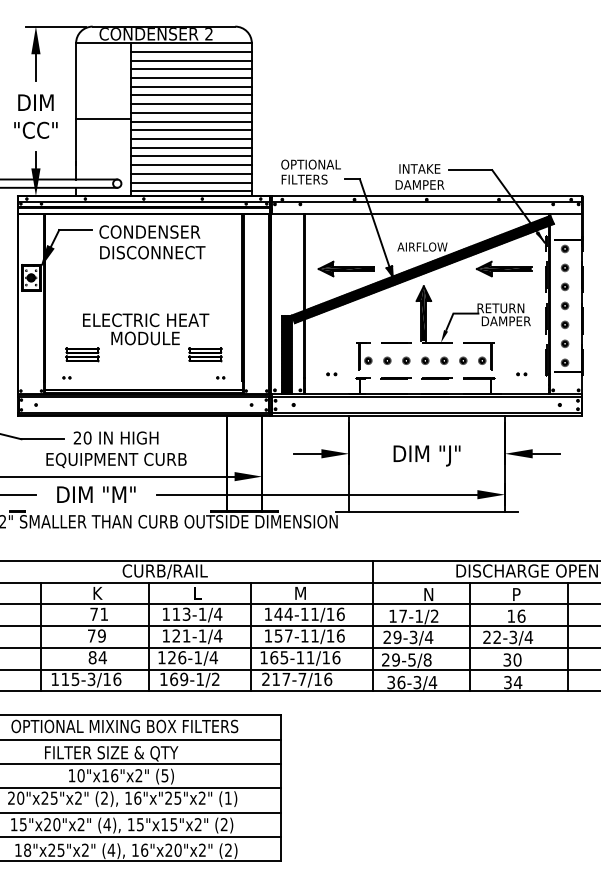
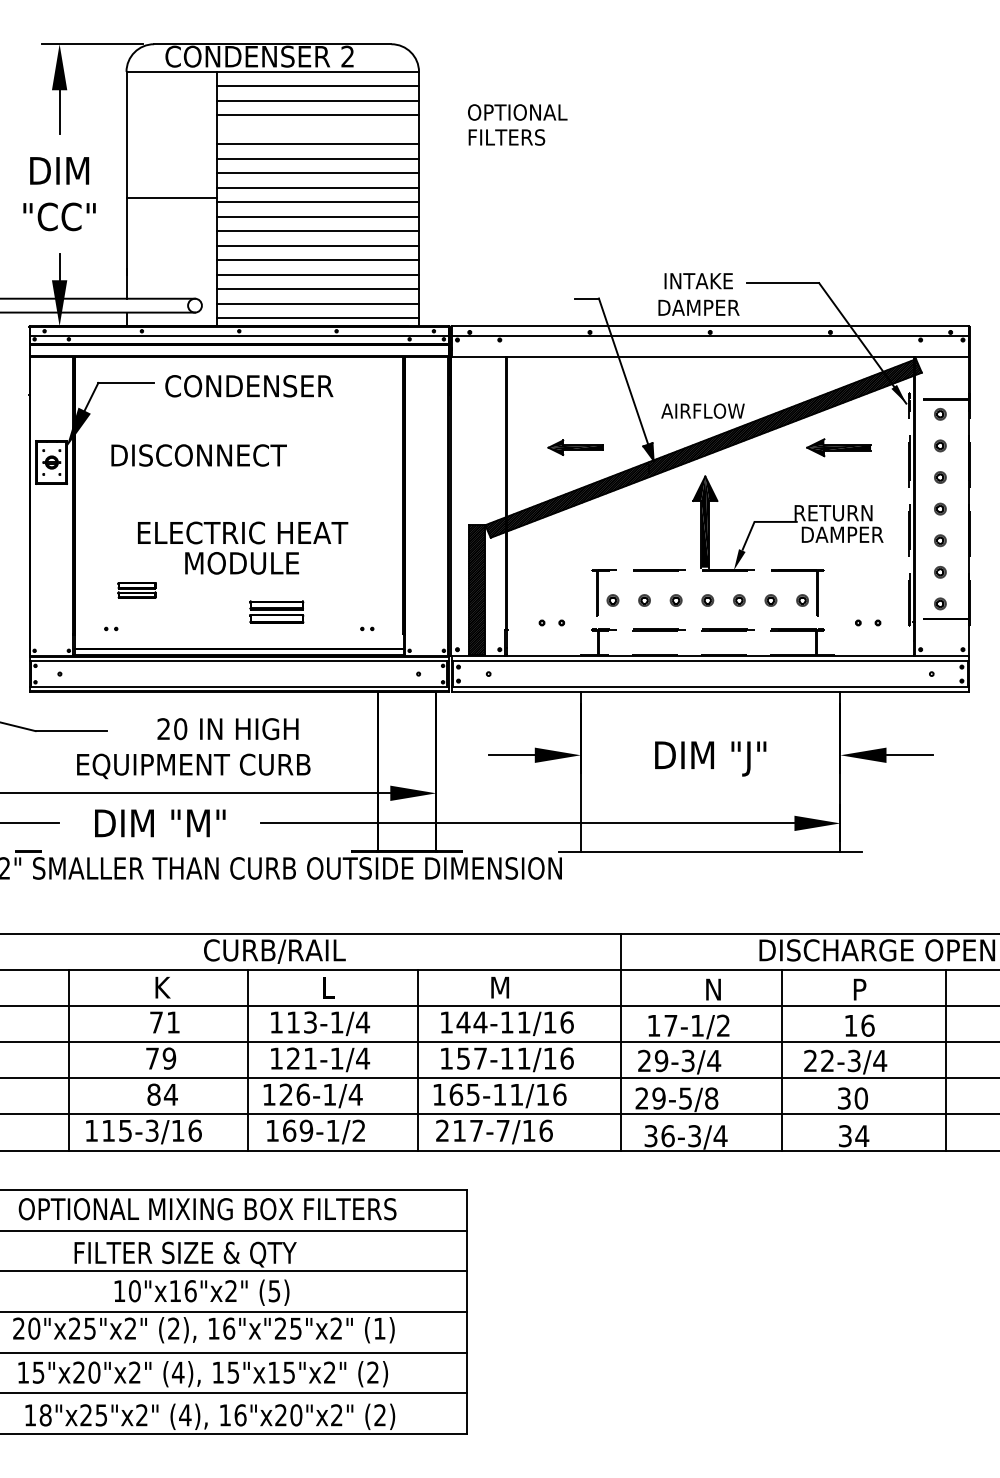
line: (190, 78) -> (316, 130), removed
text: (310, 171) -> (516, 123), moved
text: (152, 252) -> (198, 455), moved
part: (345, 268) -> (574, 446), size x0.6
part: (503, 268) -> (837, 446), size x0.7
part: (82, 354) -> (137, 590), size x0.7
part: (205, 354) -> (276, 611), moved
part: (331, 374) -> (551, 623), size x1.6
part: (521, 374) -> (867, 623), size x1.6
text: (115, 437) -> (227, 728), moved

